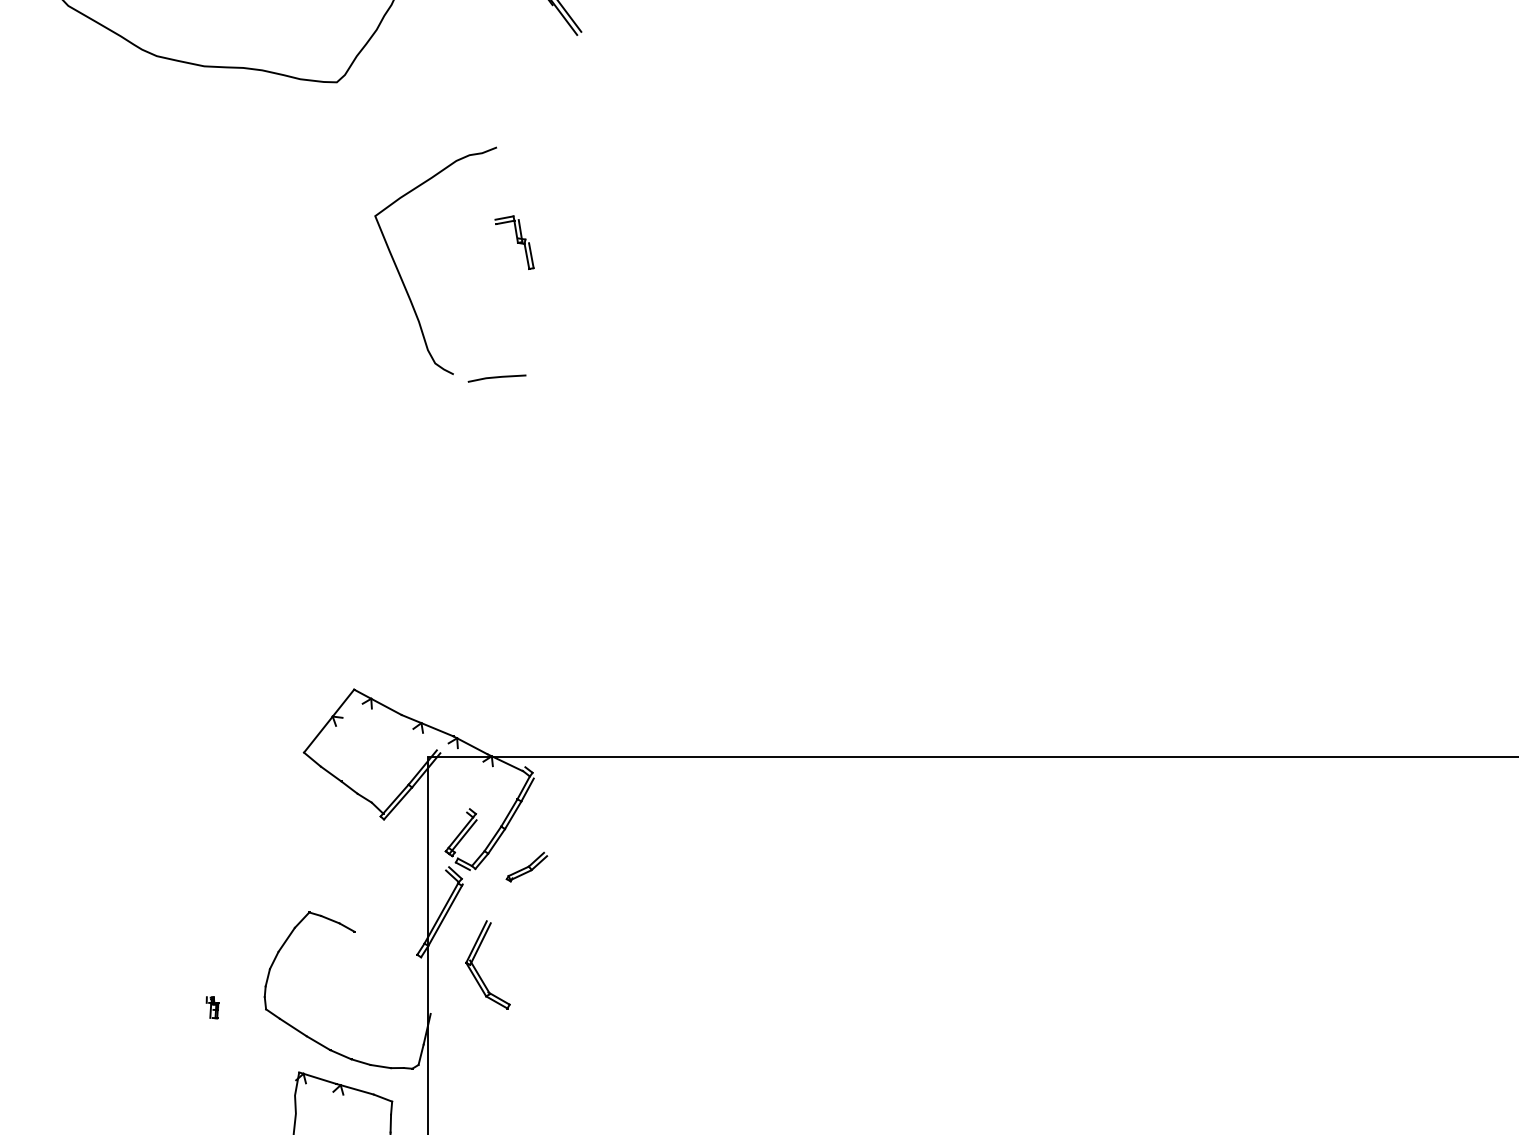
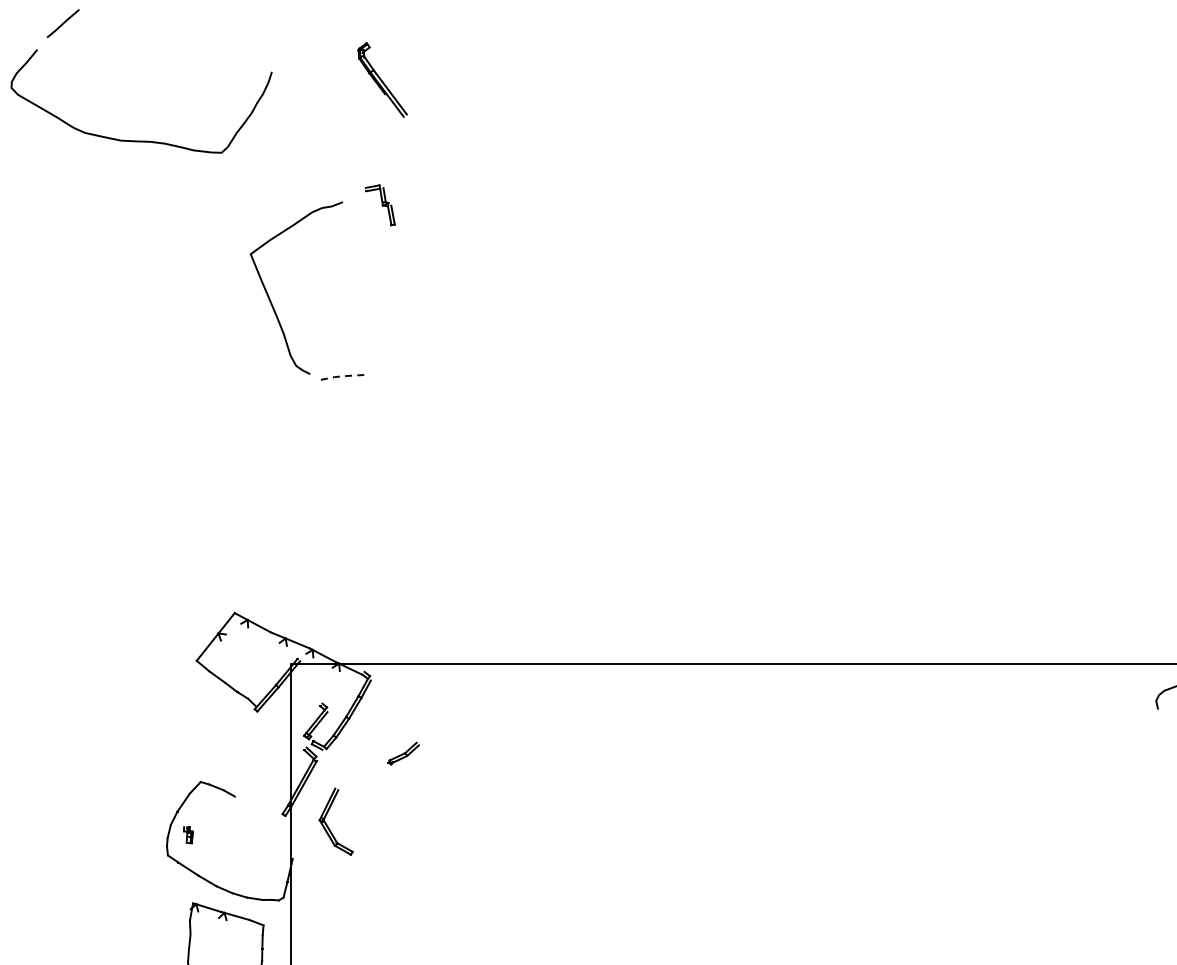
part: (513, 242) -> (379, 205), moved
line: (497, 377) -> (343, 376), solid -> dashed
part: (526, 866) -> (403, 753), moved
part: (212, 1008) -> (188, 835), moved

